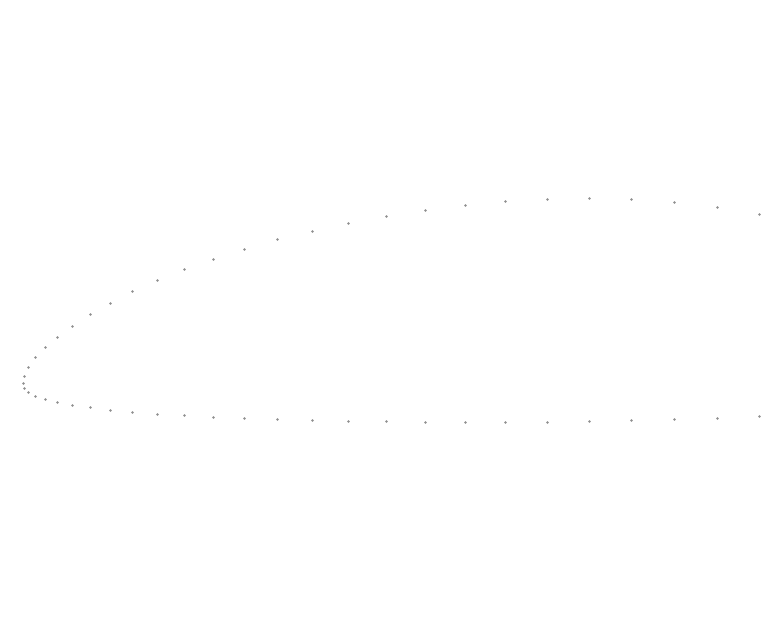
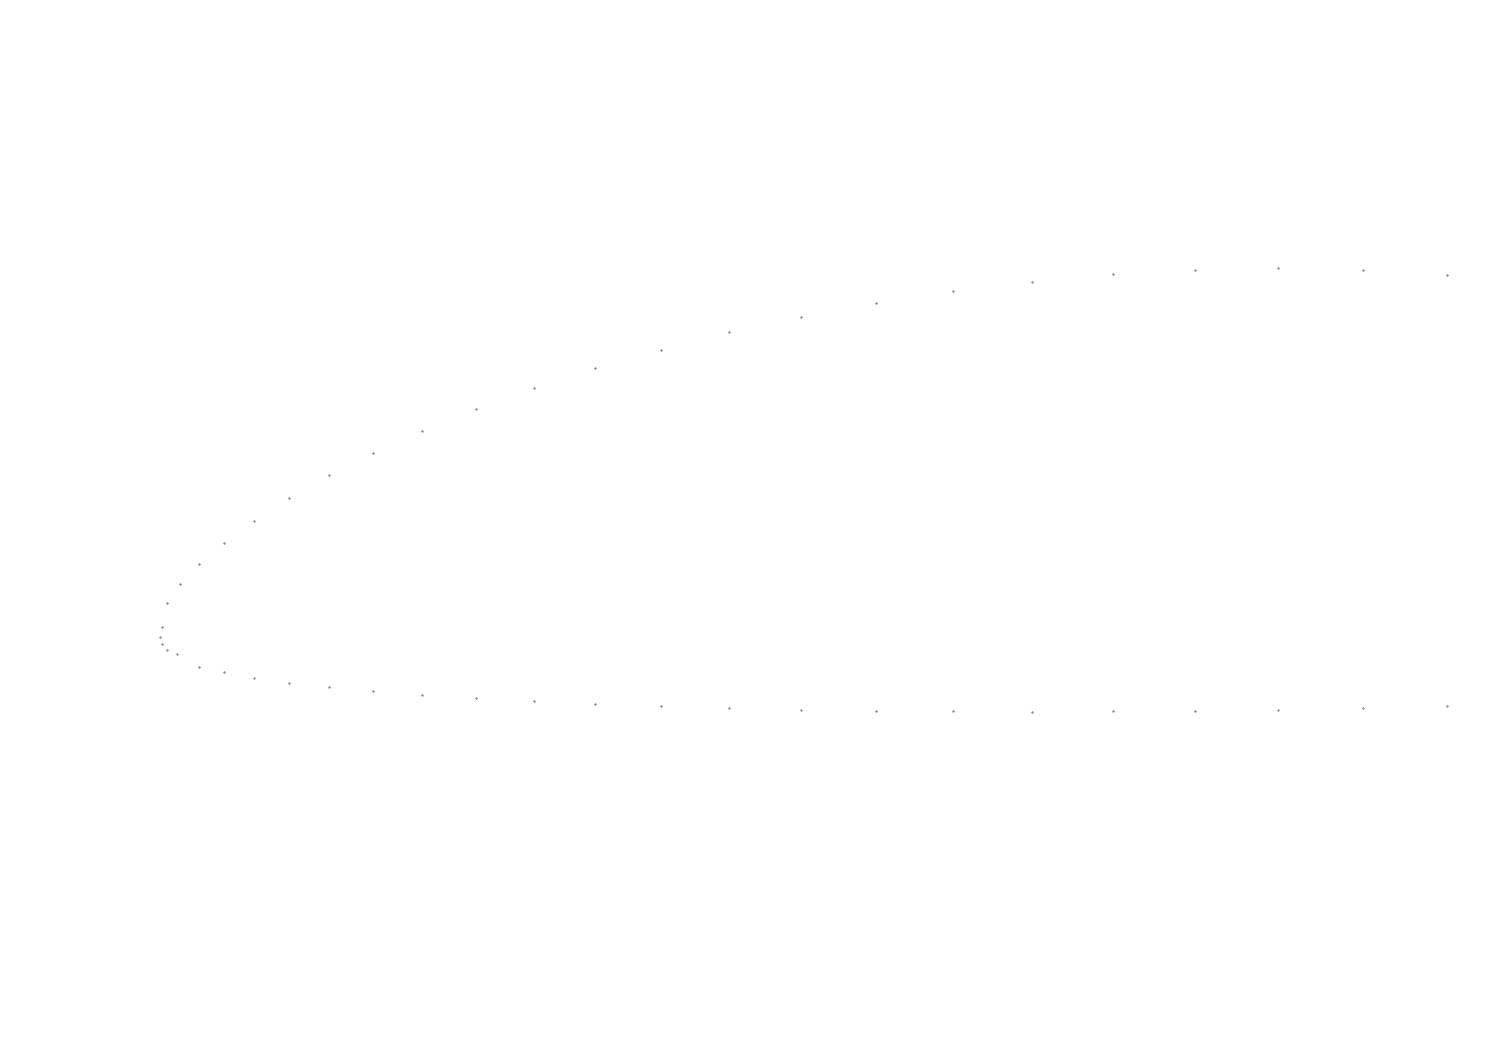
part: (29, 386) -> (169, 641), size x0.7

